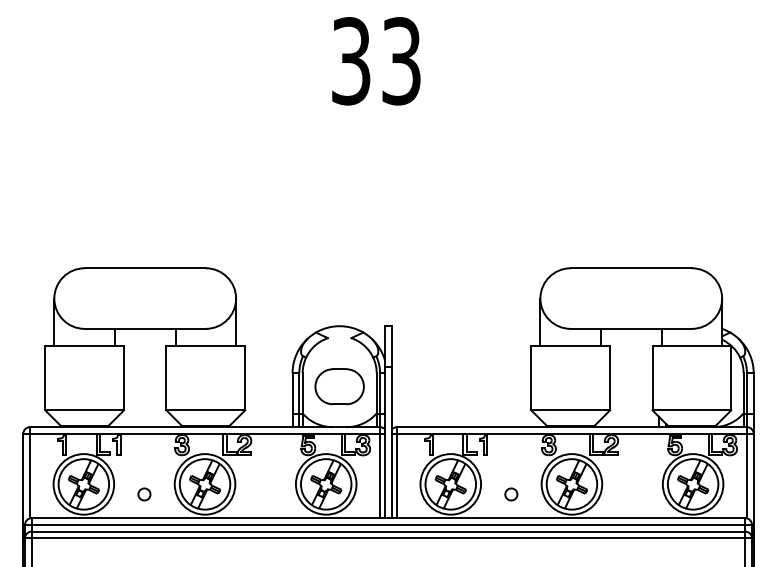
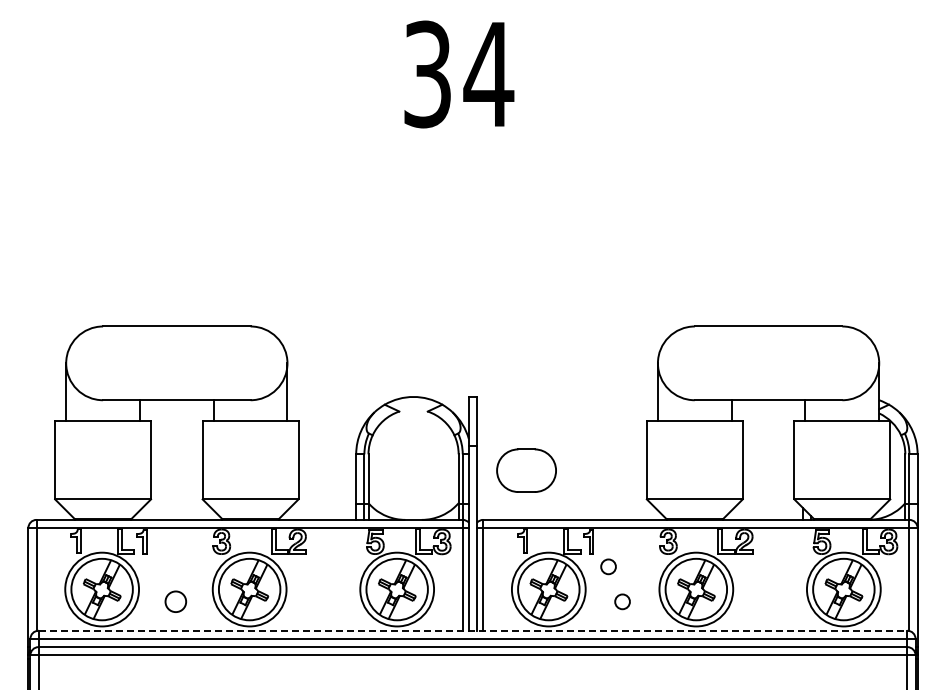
text: (401, 61) -> (488, 74), 33 -> 34
part: (339, 386) -> (526, 470), moved
circle: (499, 465) -> (608, 566), added
circle: (144, 494) -> (175, 601), size x1.4
line: (388, 518) -> (473, 630), solid -> dashed

